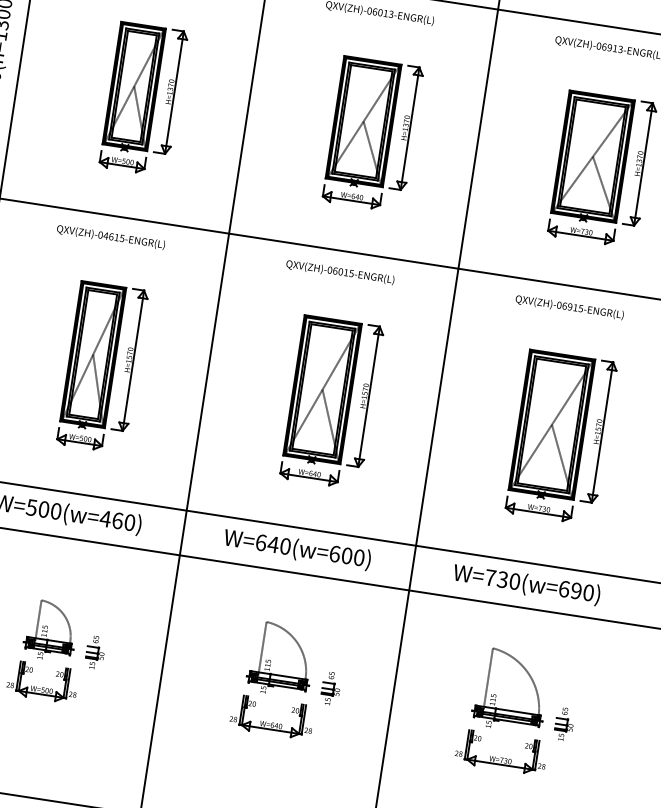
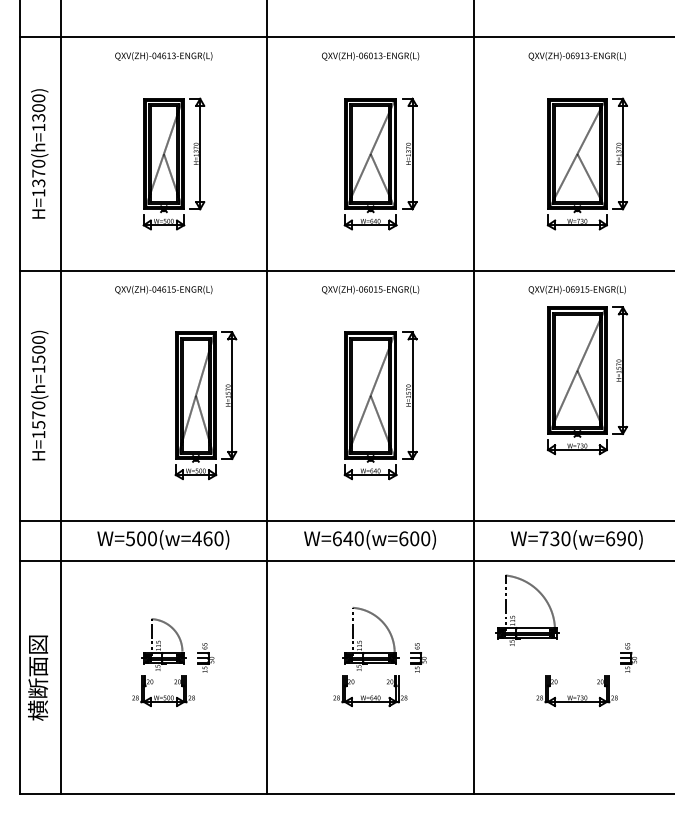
part: (102, 367) -> (205, 405), moved
part: (561, 437) -> (587, 380), moved
part: (496, 696) -> (515, 617), moved

